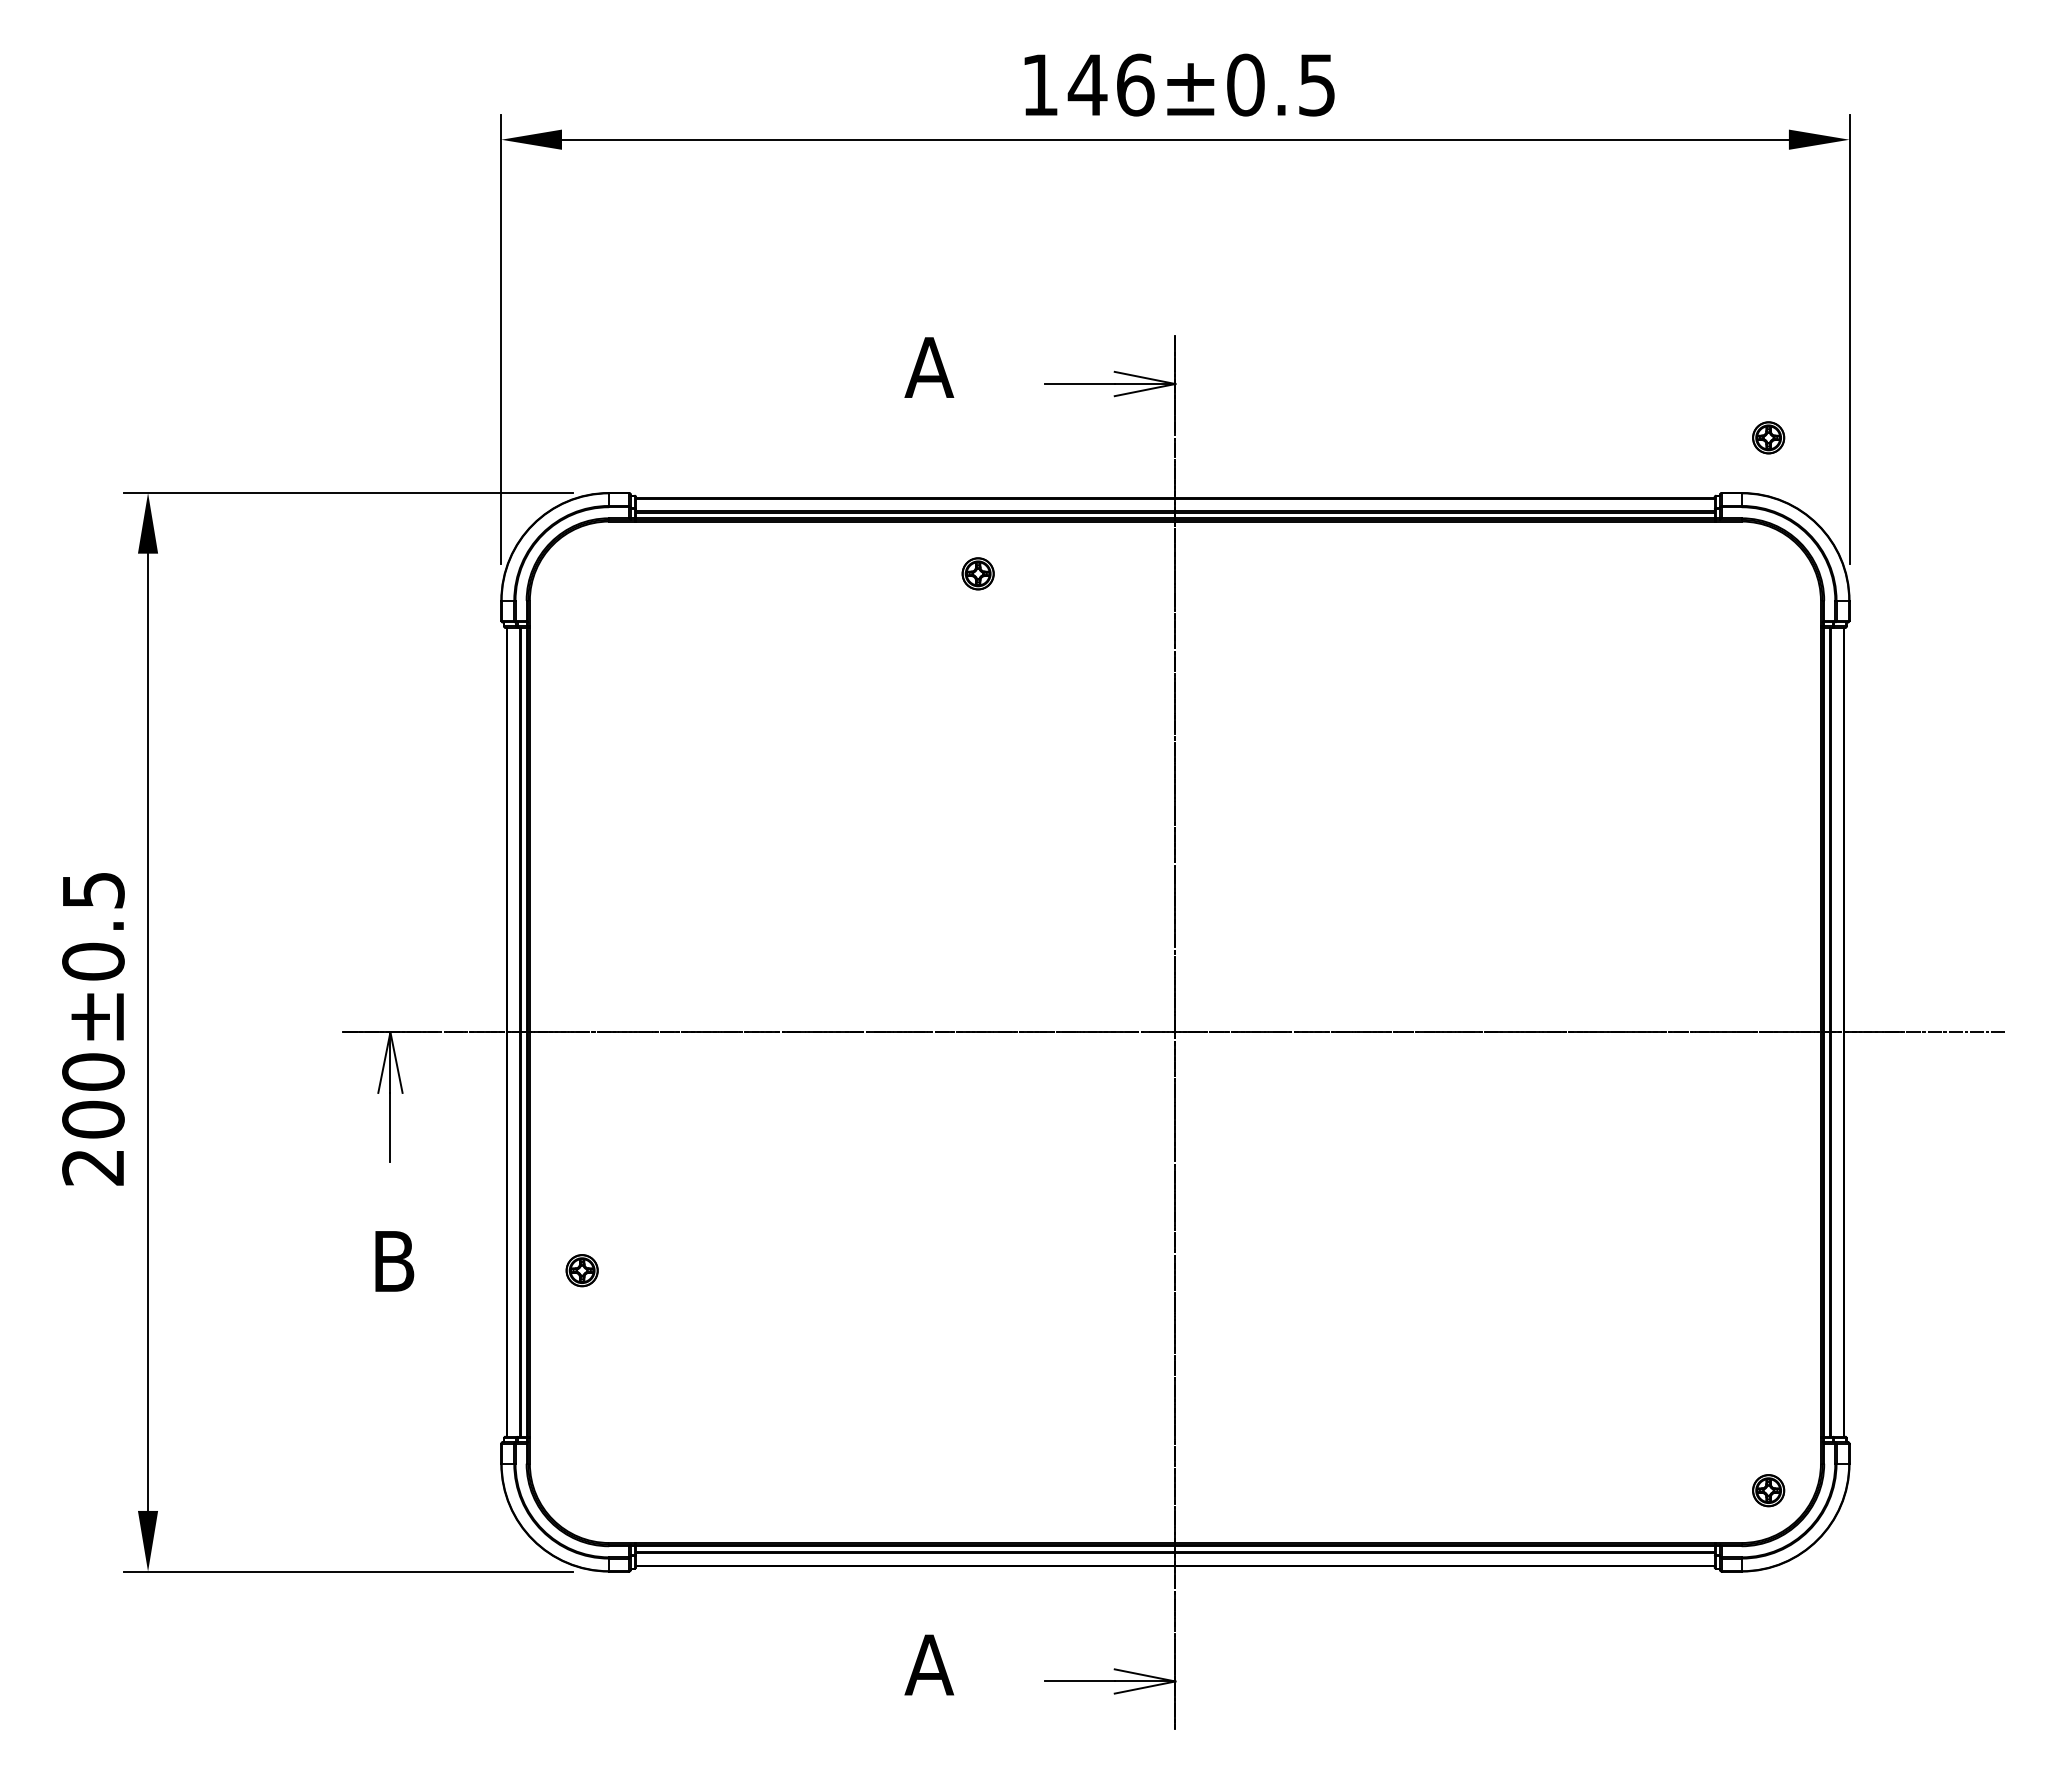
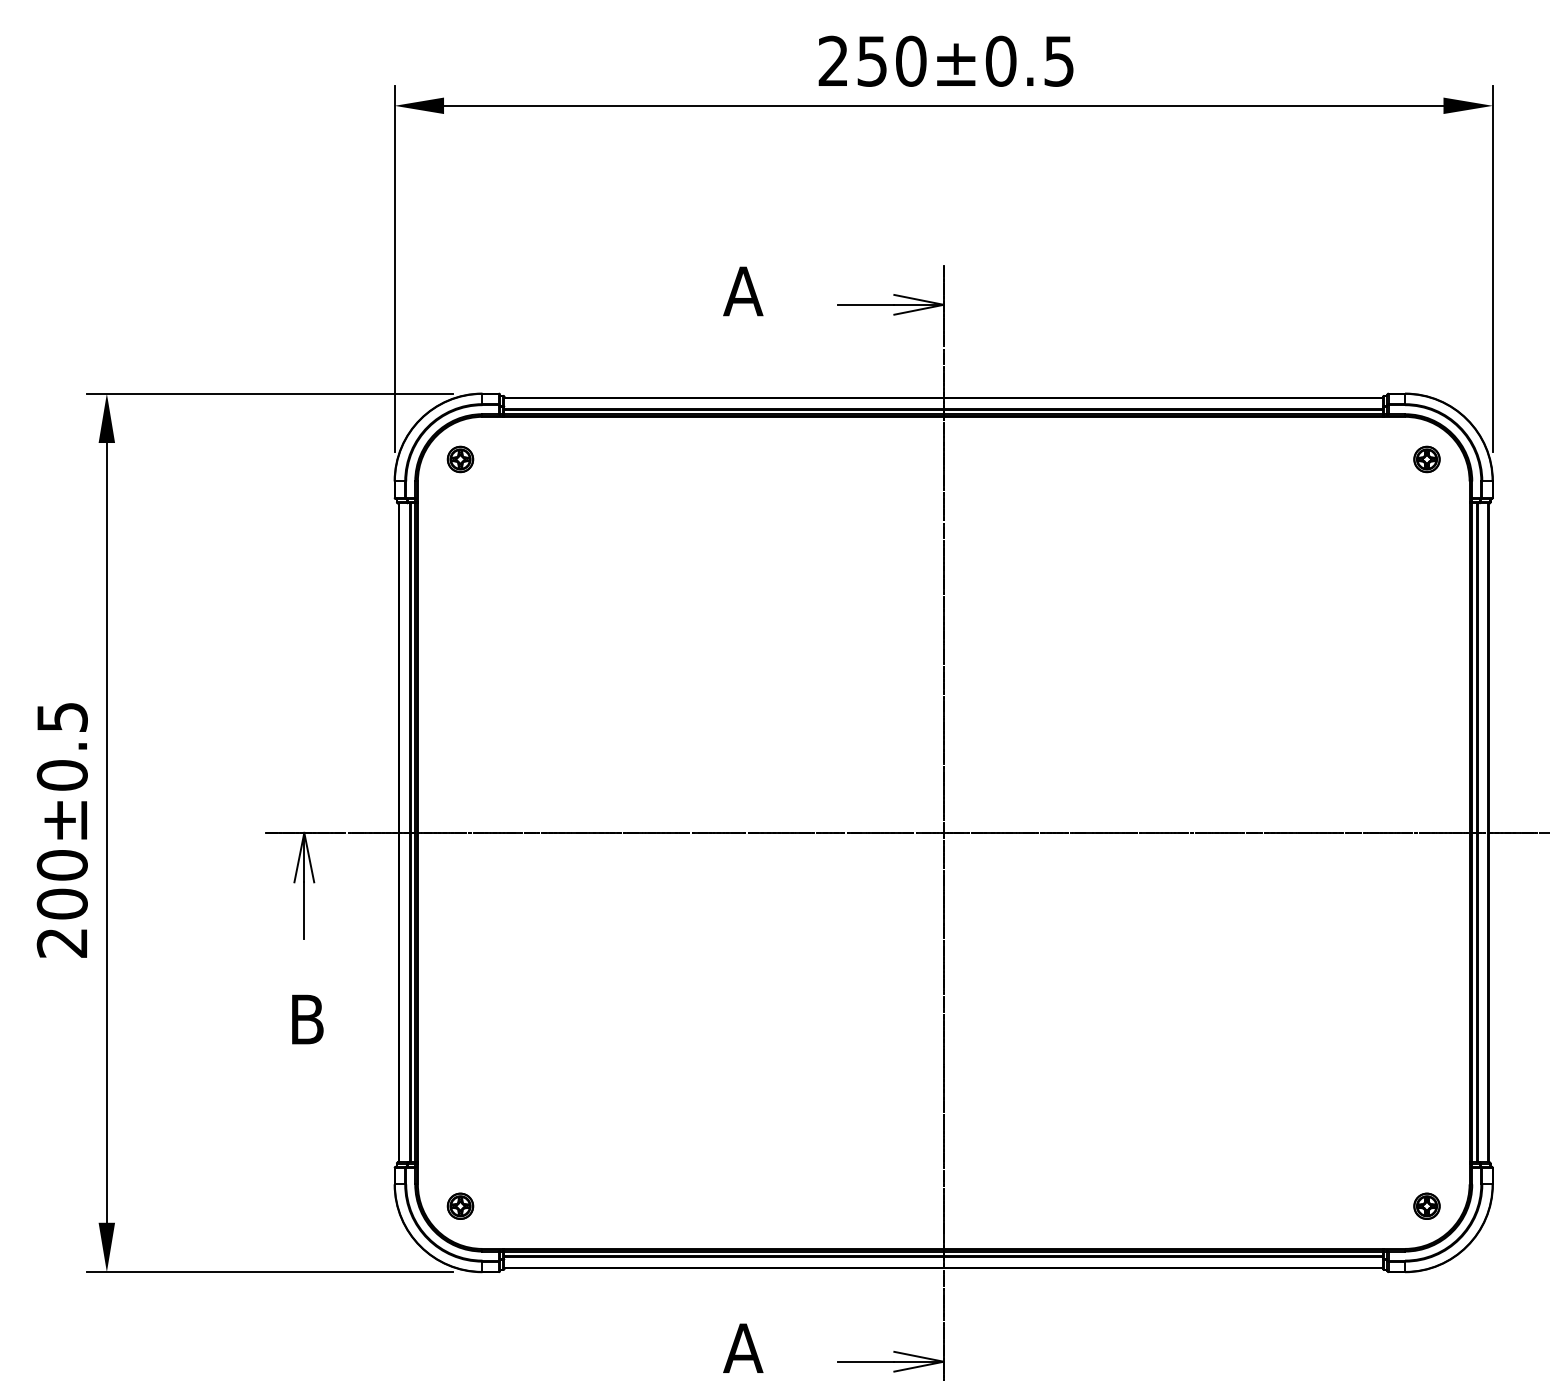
text: (1088, 84) -> (872, 60), 146±0.5 -> 250±0.5
part: (1768, 437) -> (1426, 459), moved
part: (977, 573) -> (459, 459), moved
part: (581, 1270) -> (459, 1206), moved

